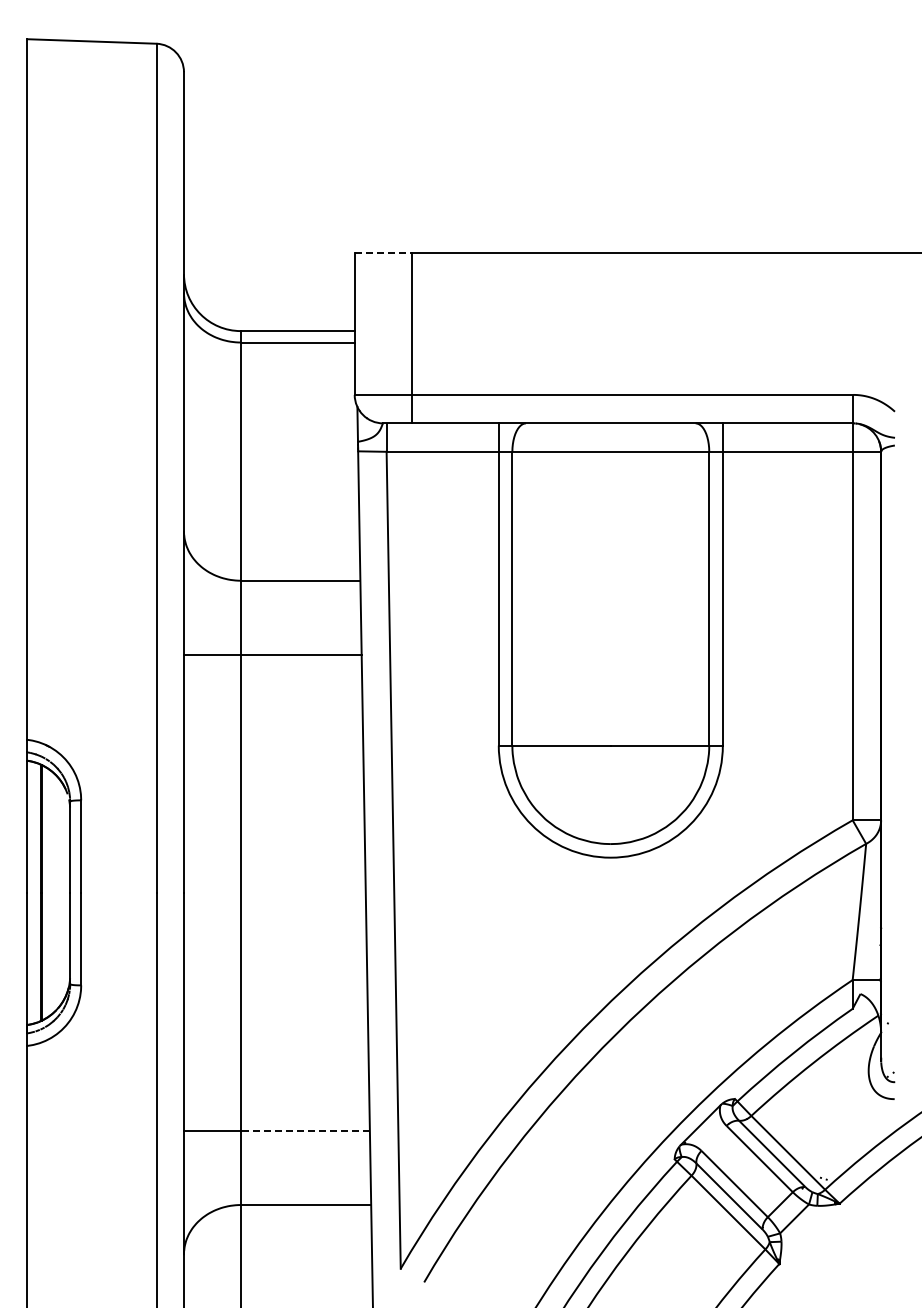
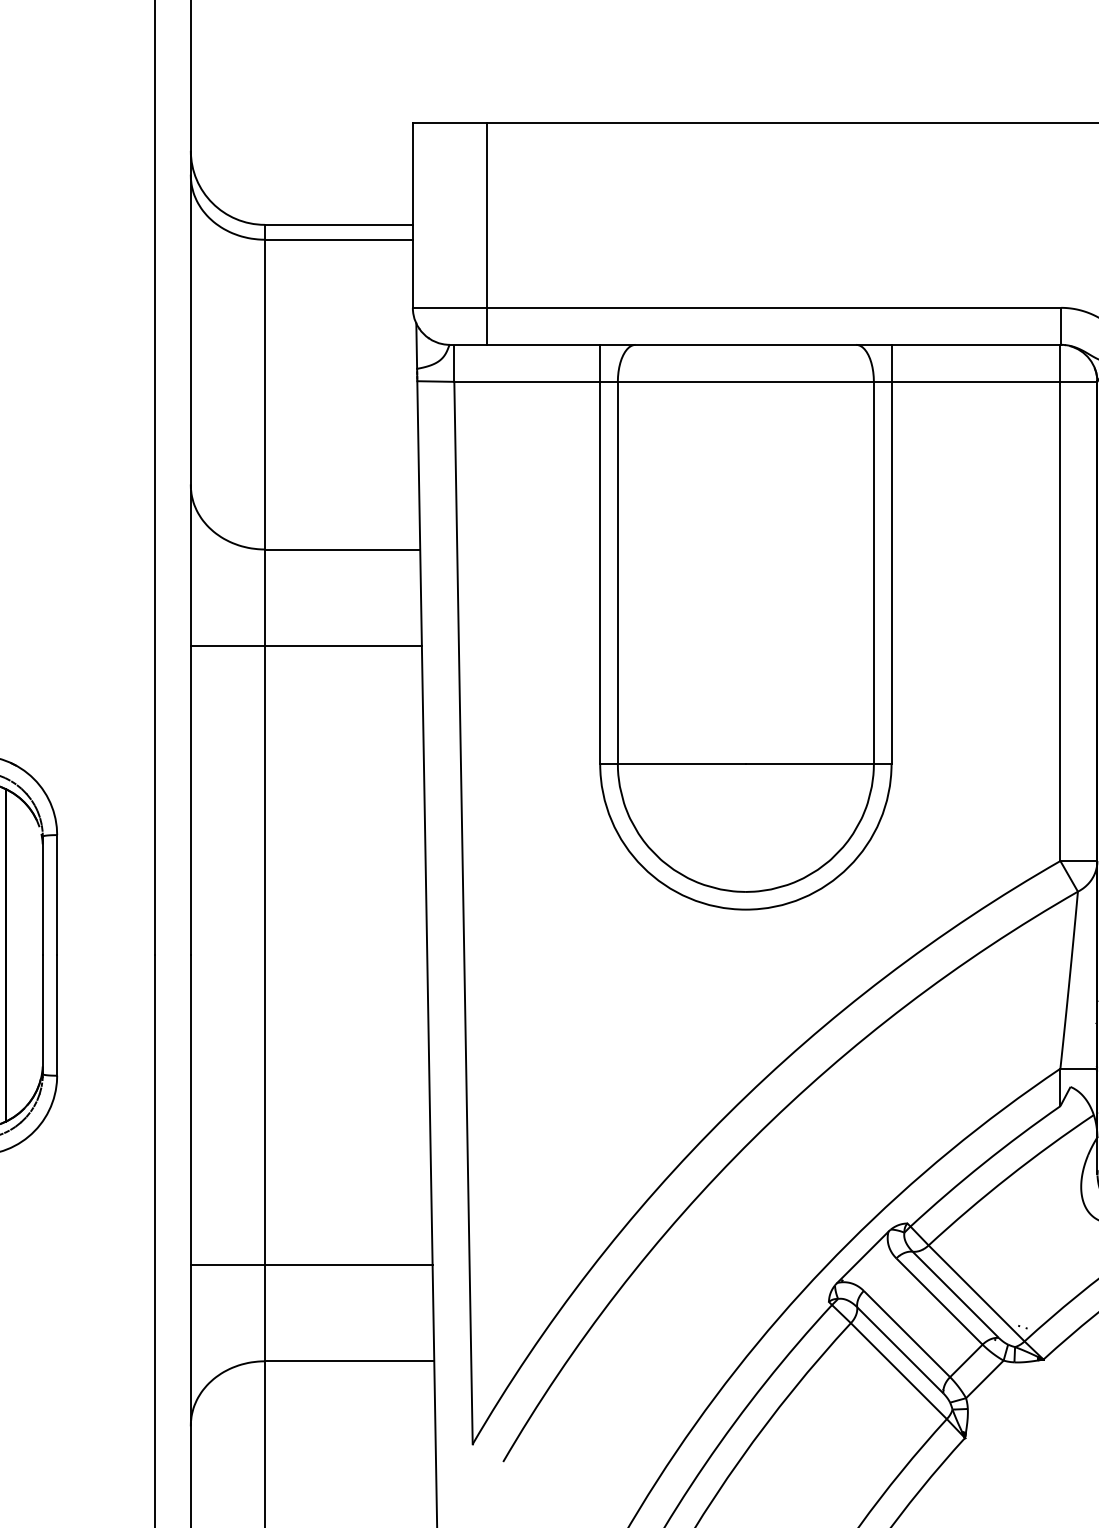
line: (383, 252) -> (450, 122), dashed -> solid
line: (305, 1131) -> (348, 1265), dashed -> solid

